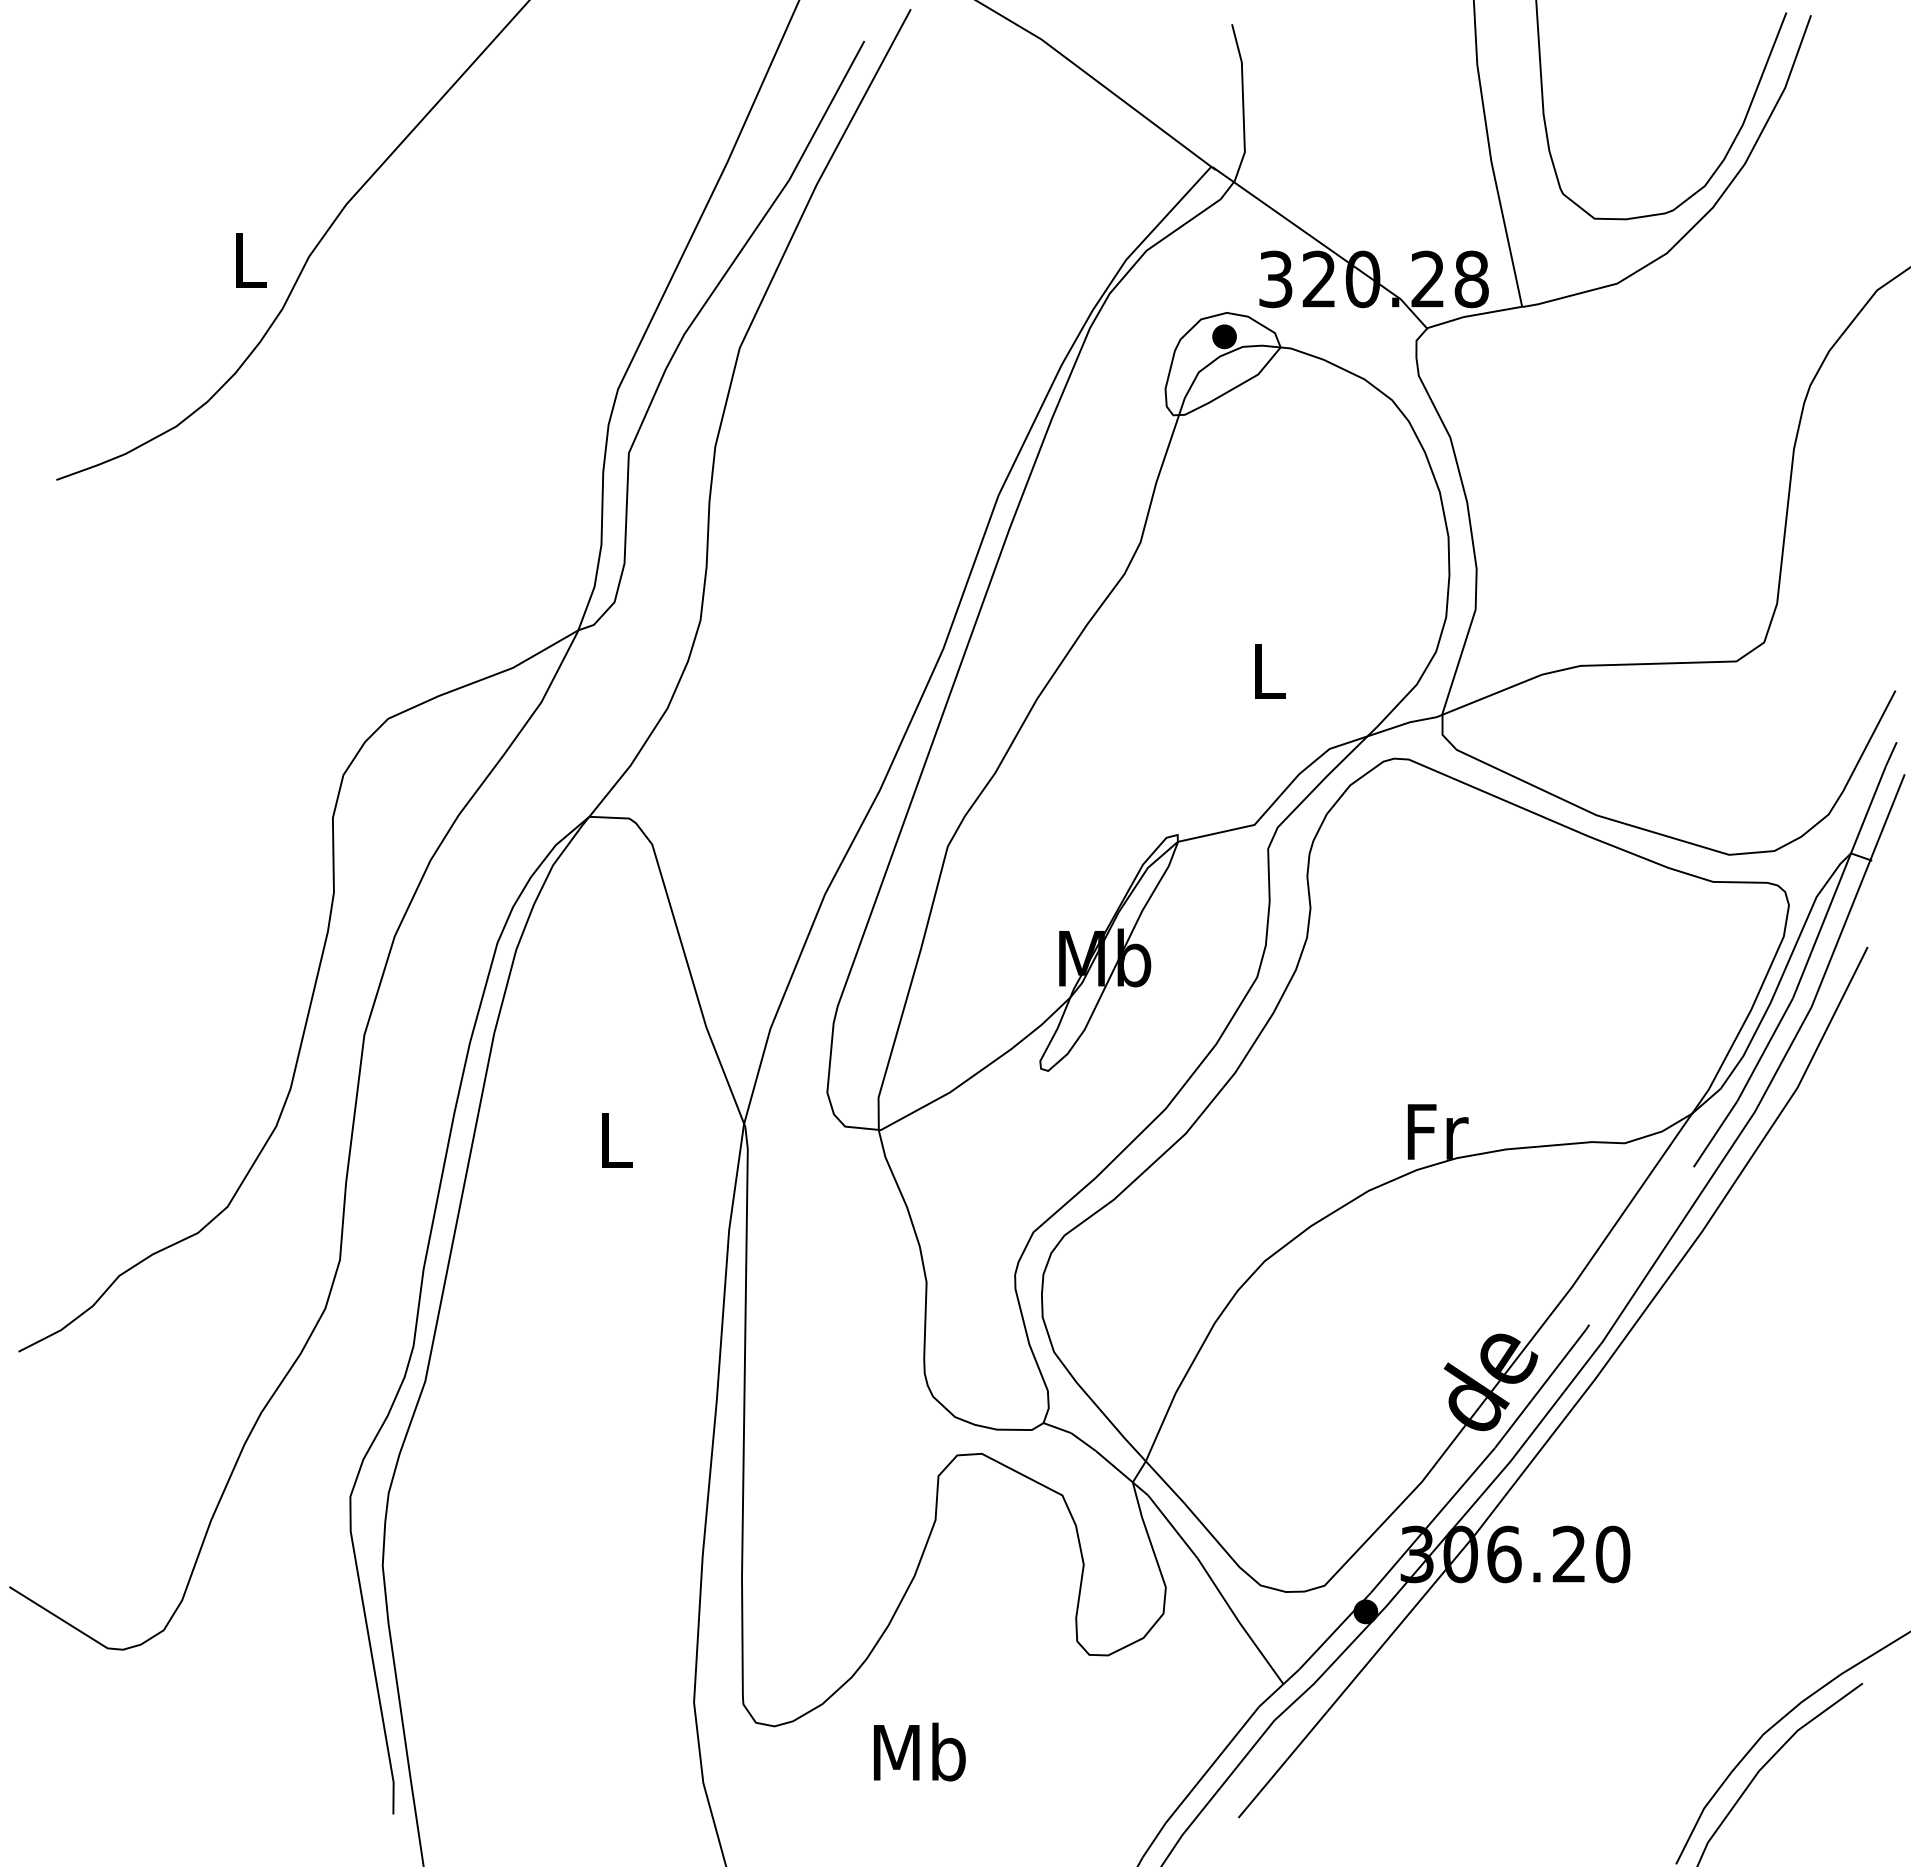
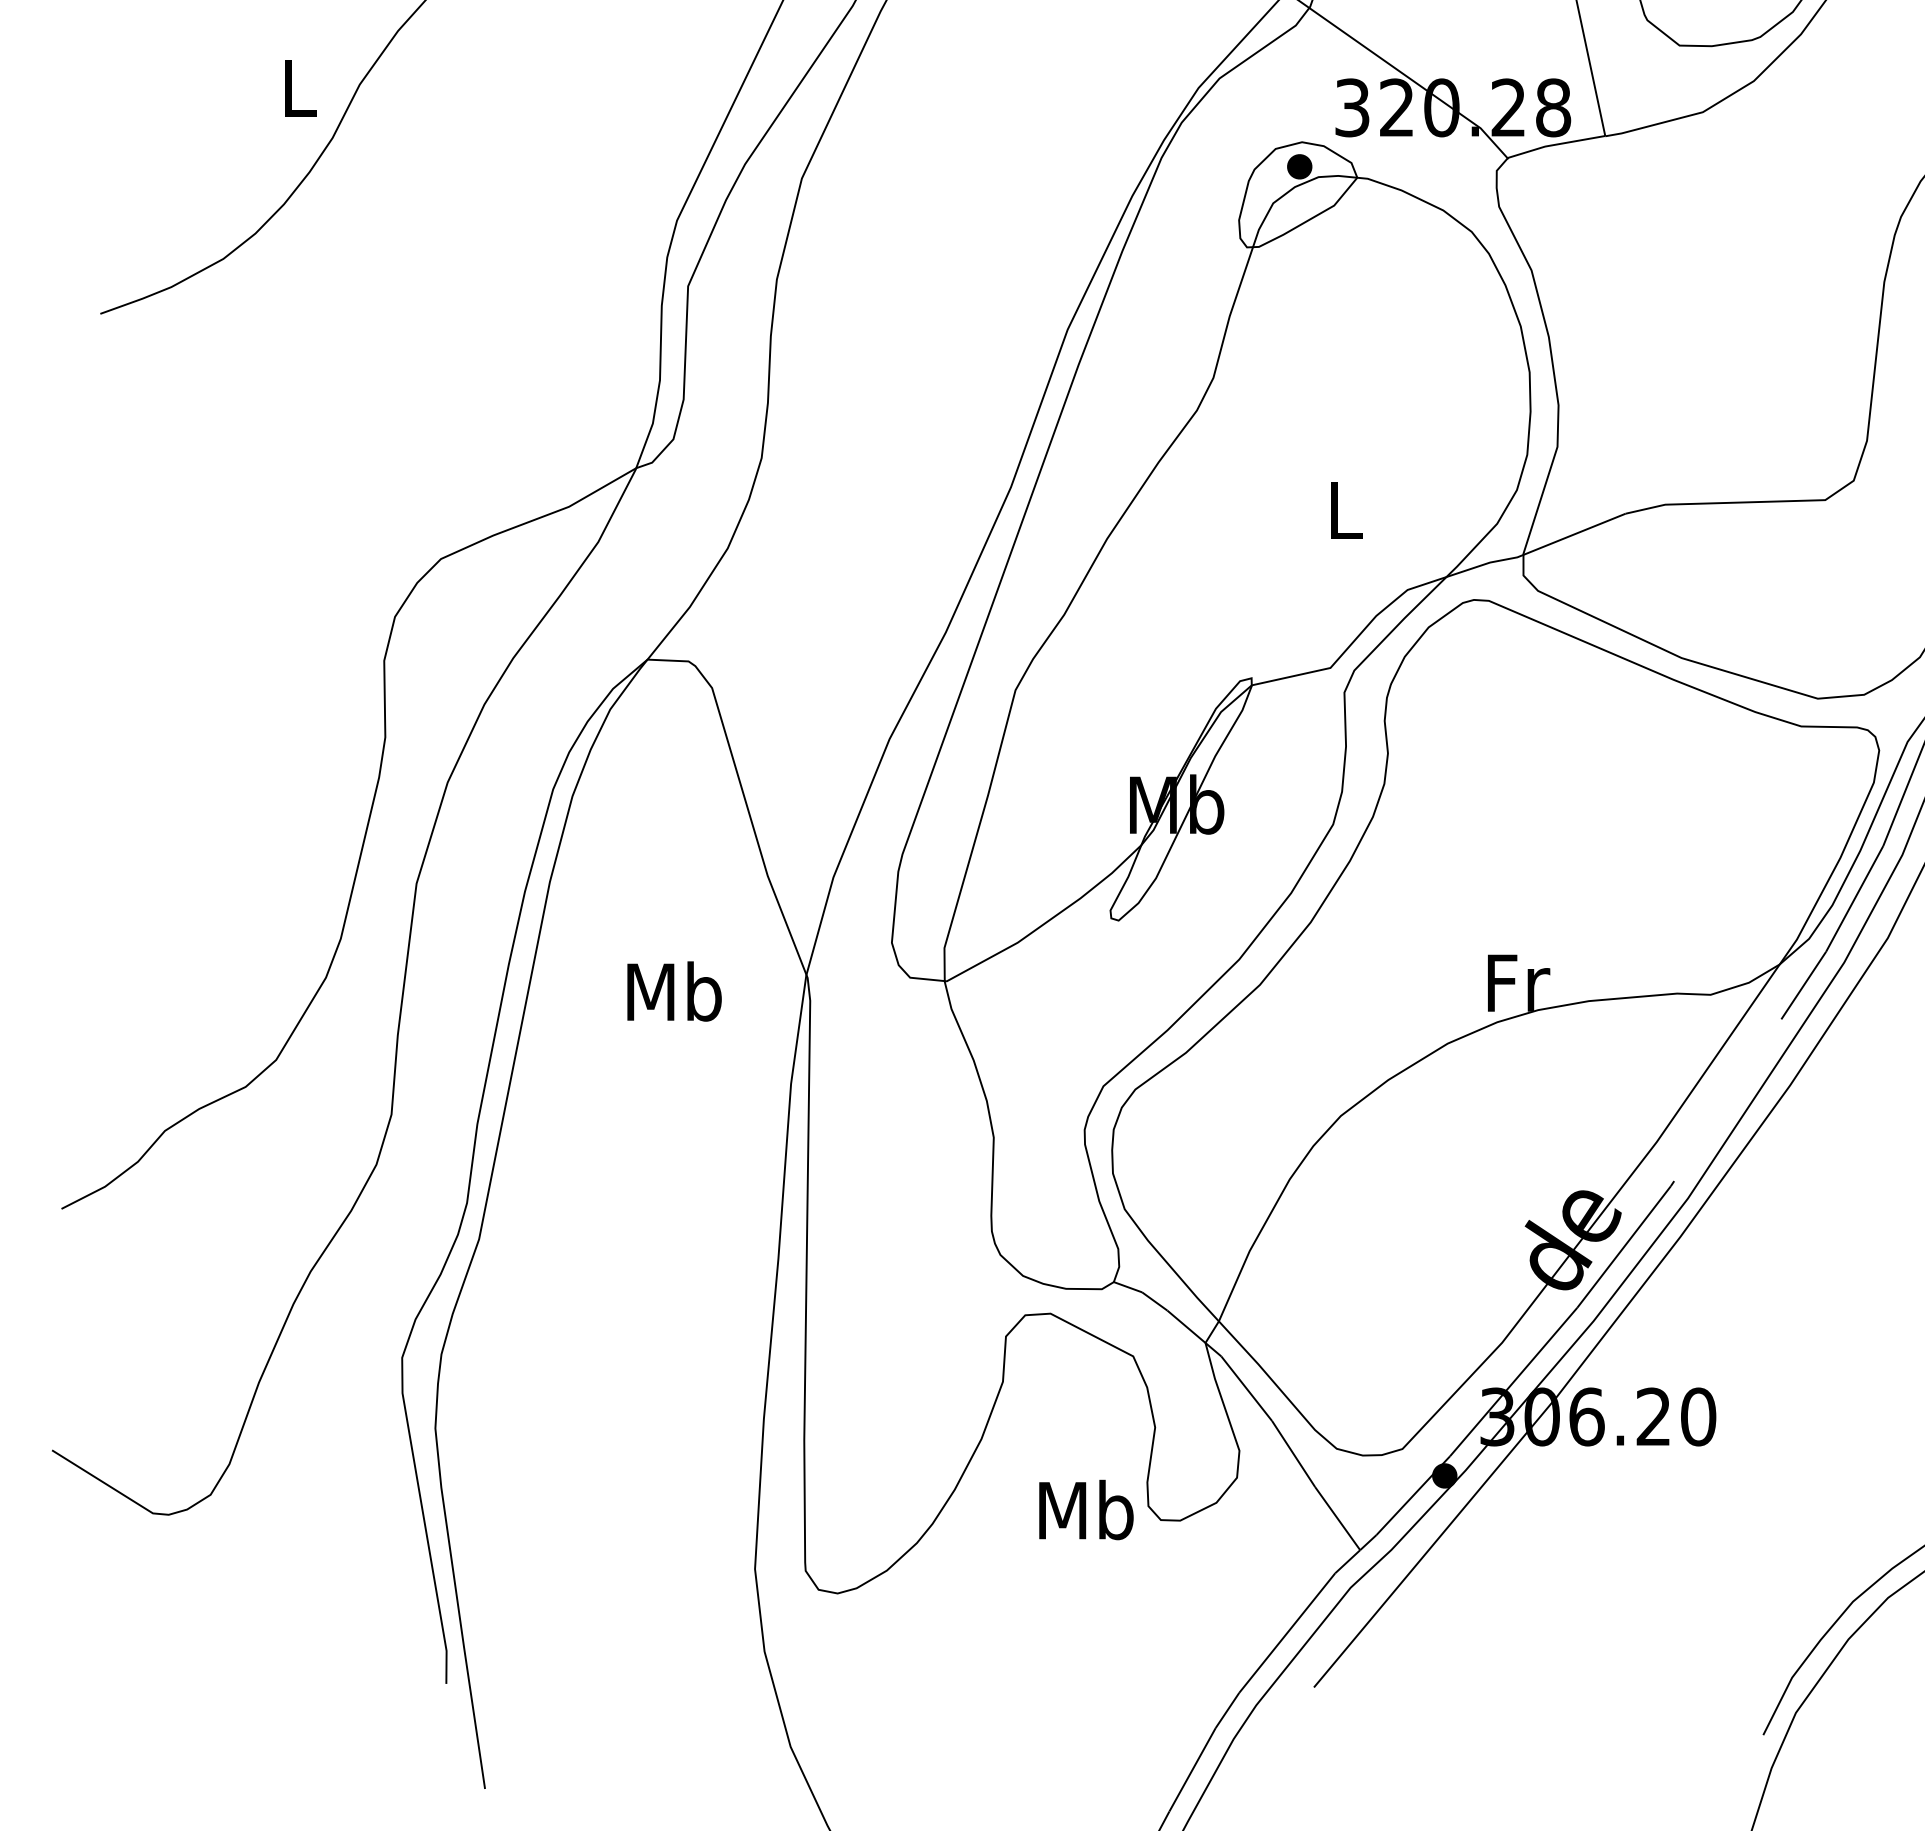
text: (615, 1139) -> (674, 990), L -> Mb
text: (919, 1751) -> (1086, 1509), moved

